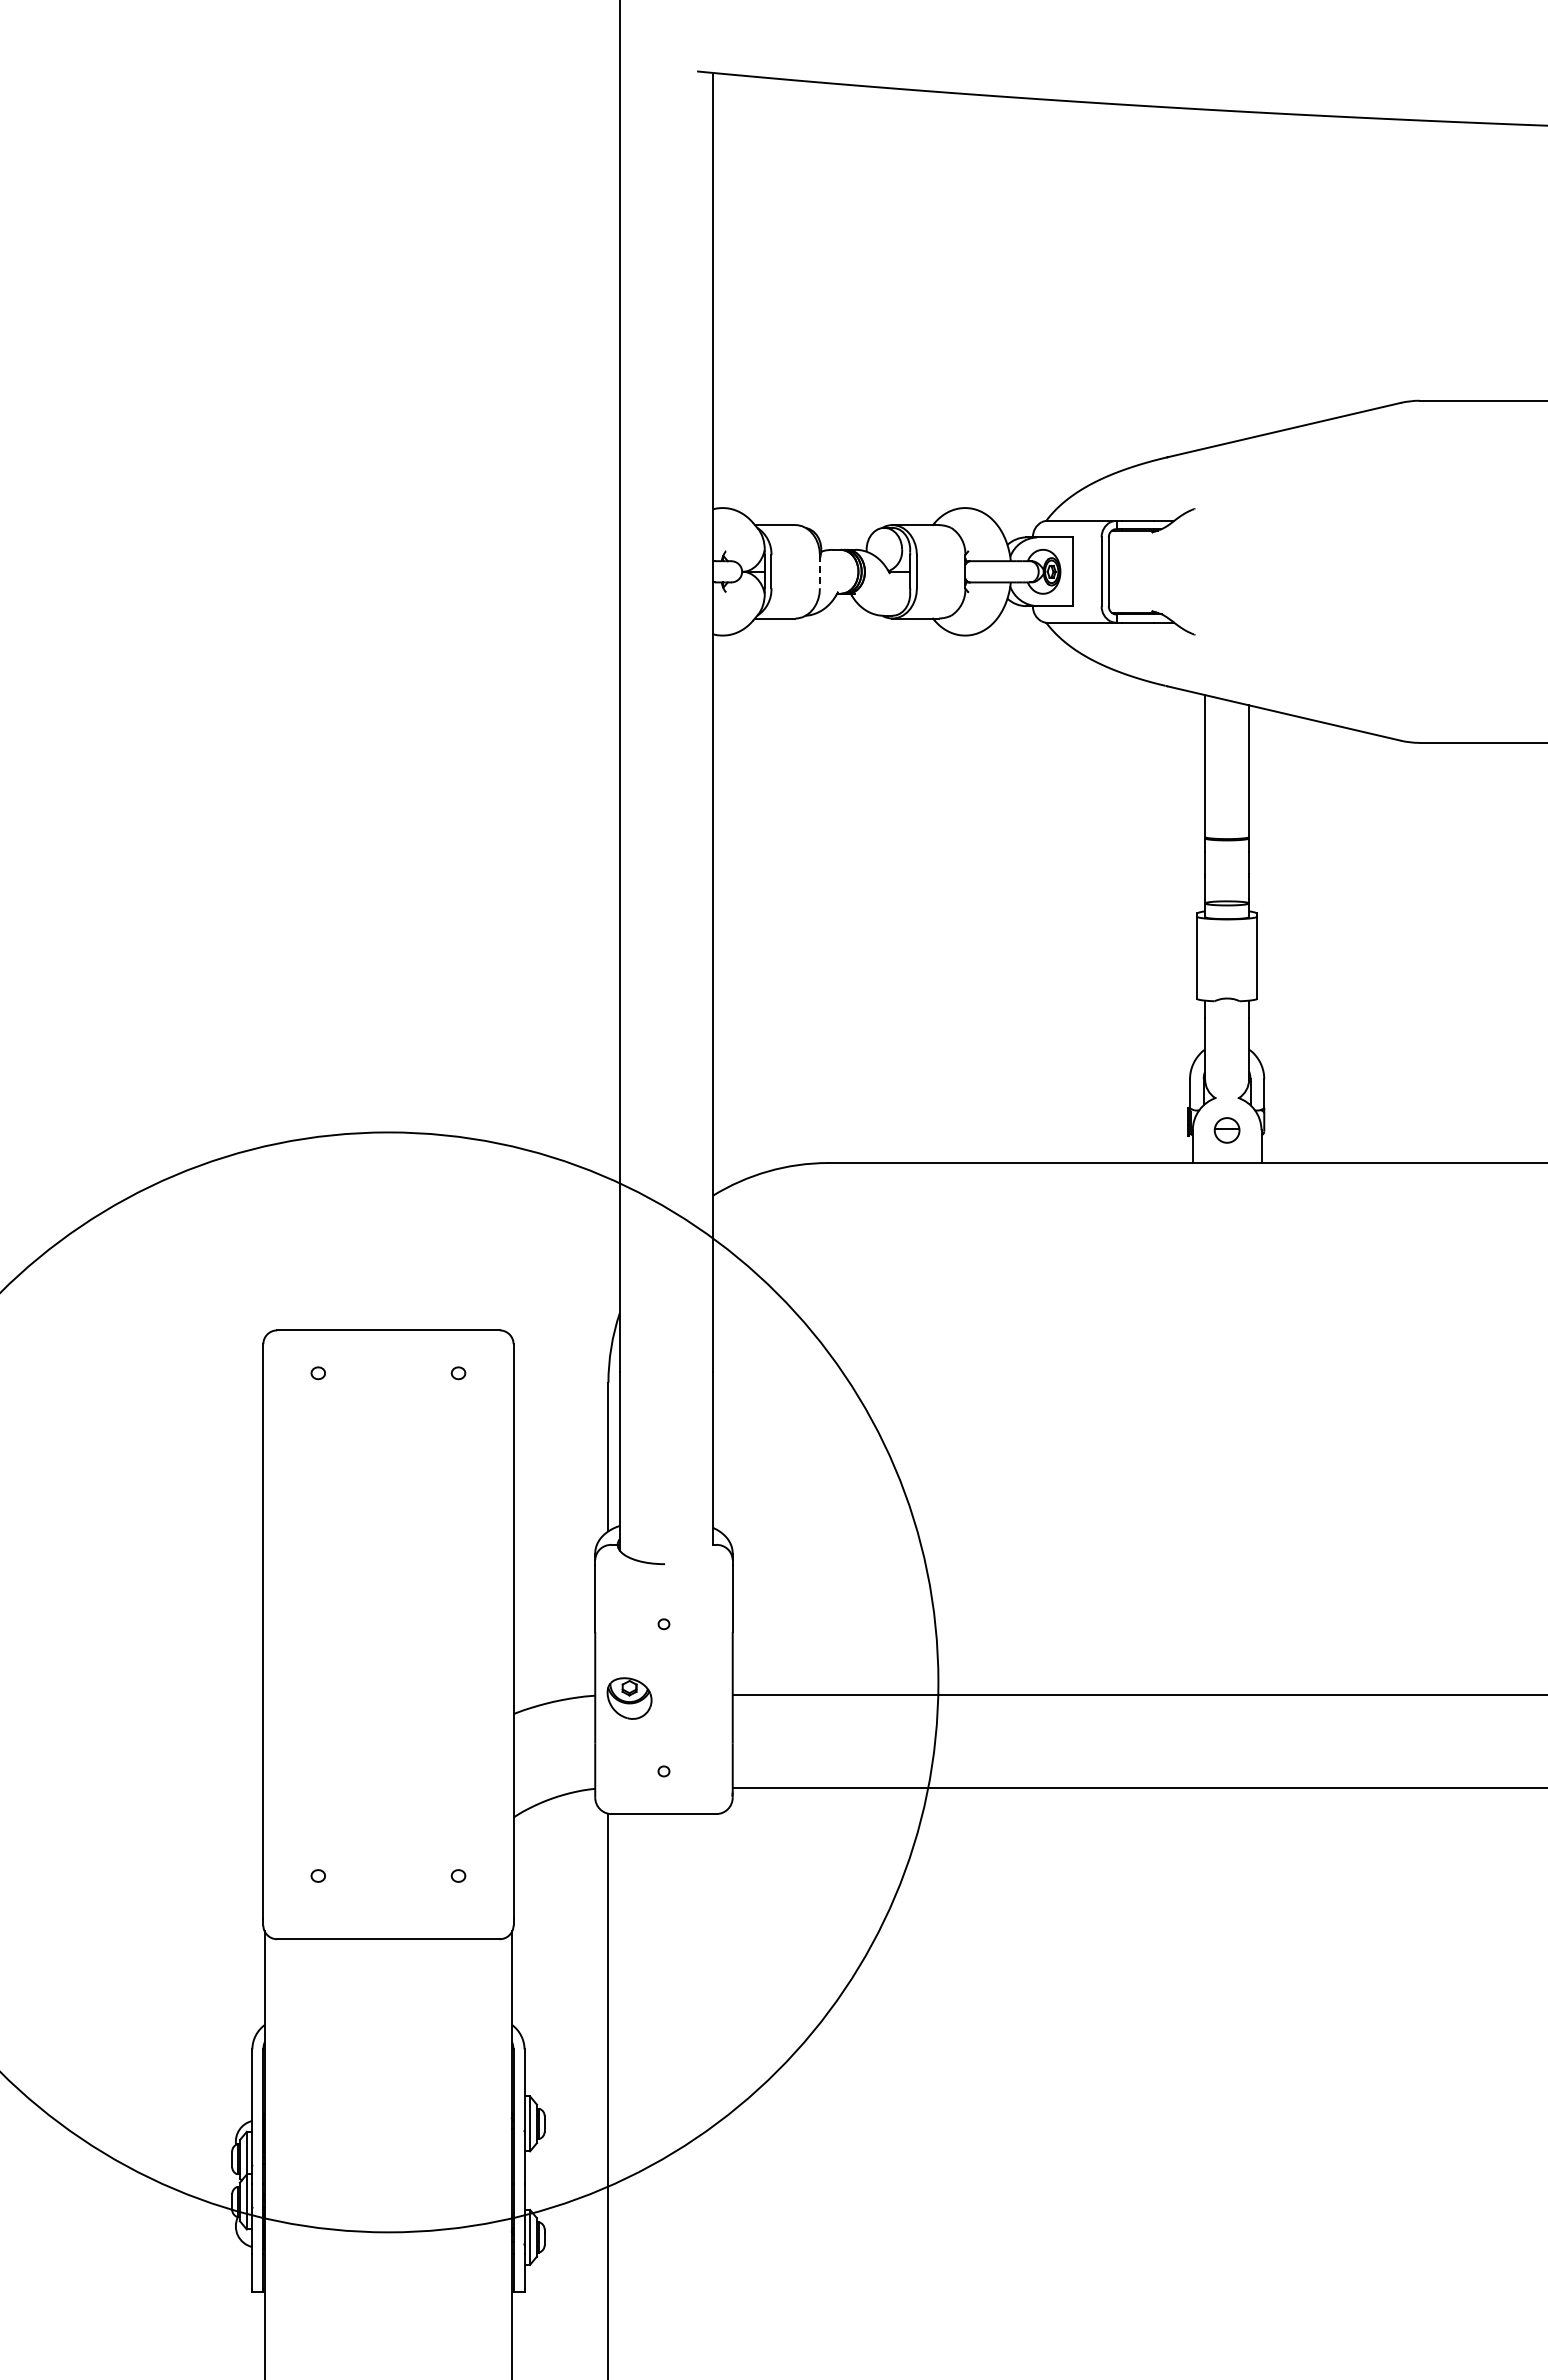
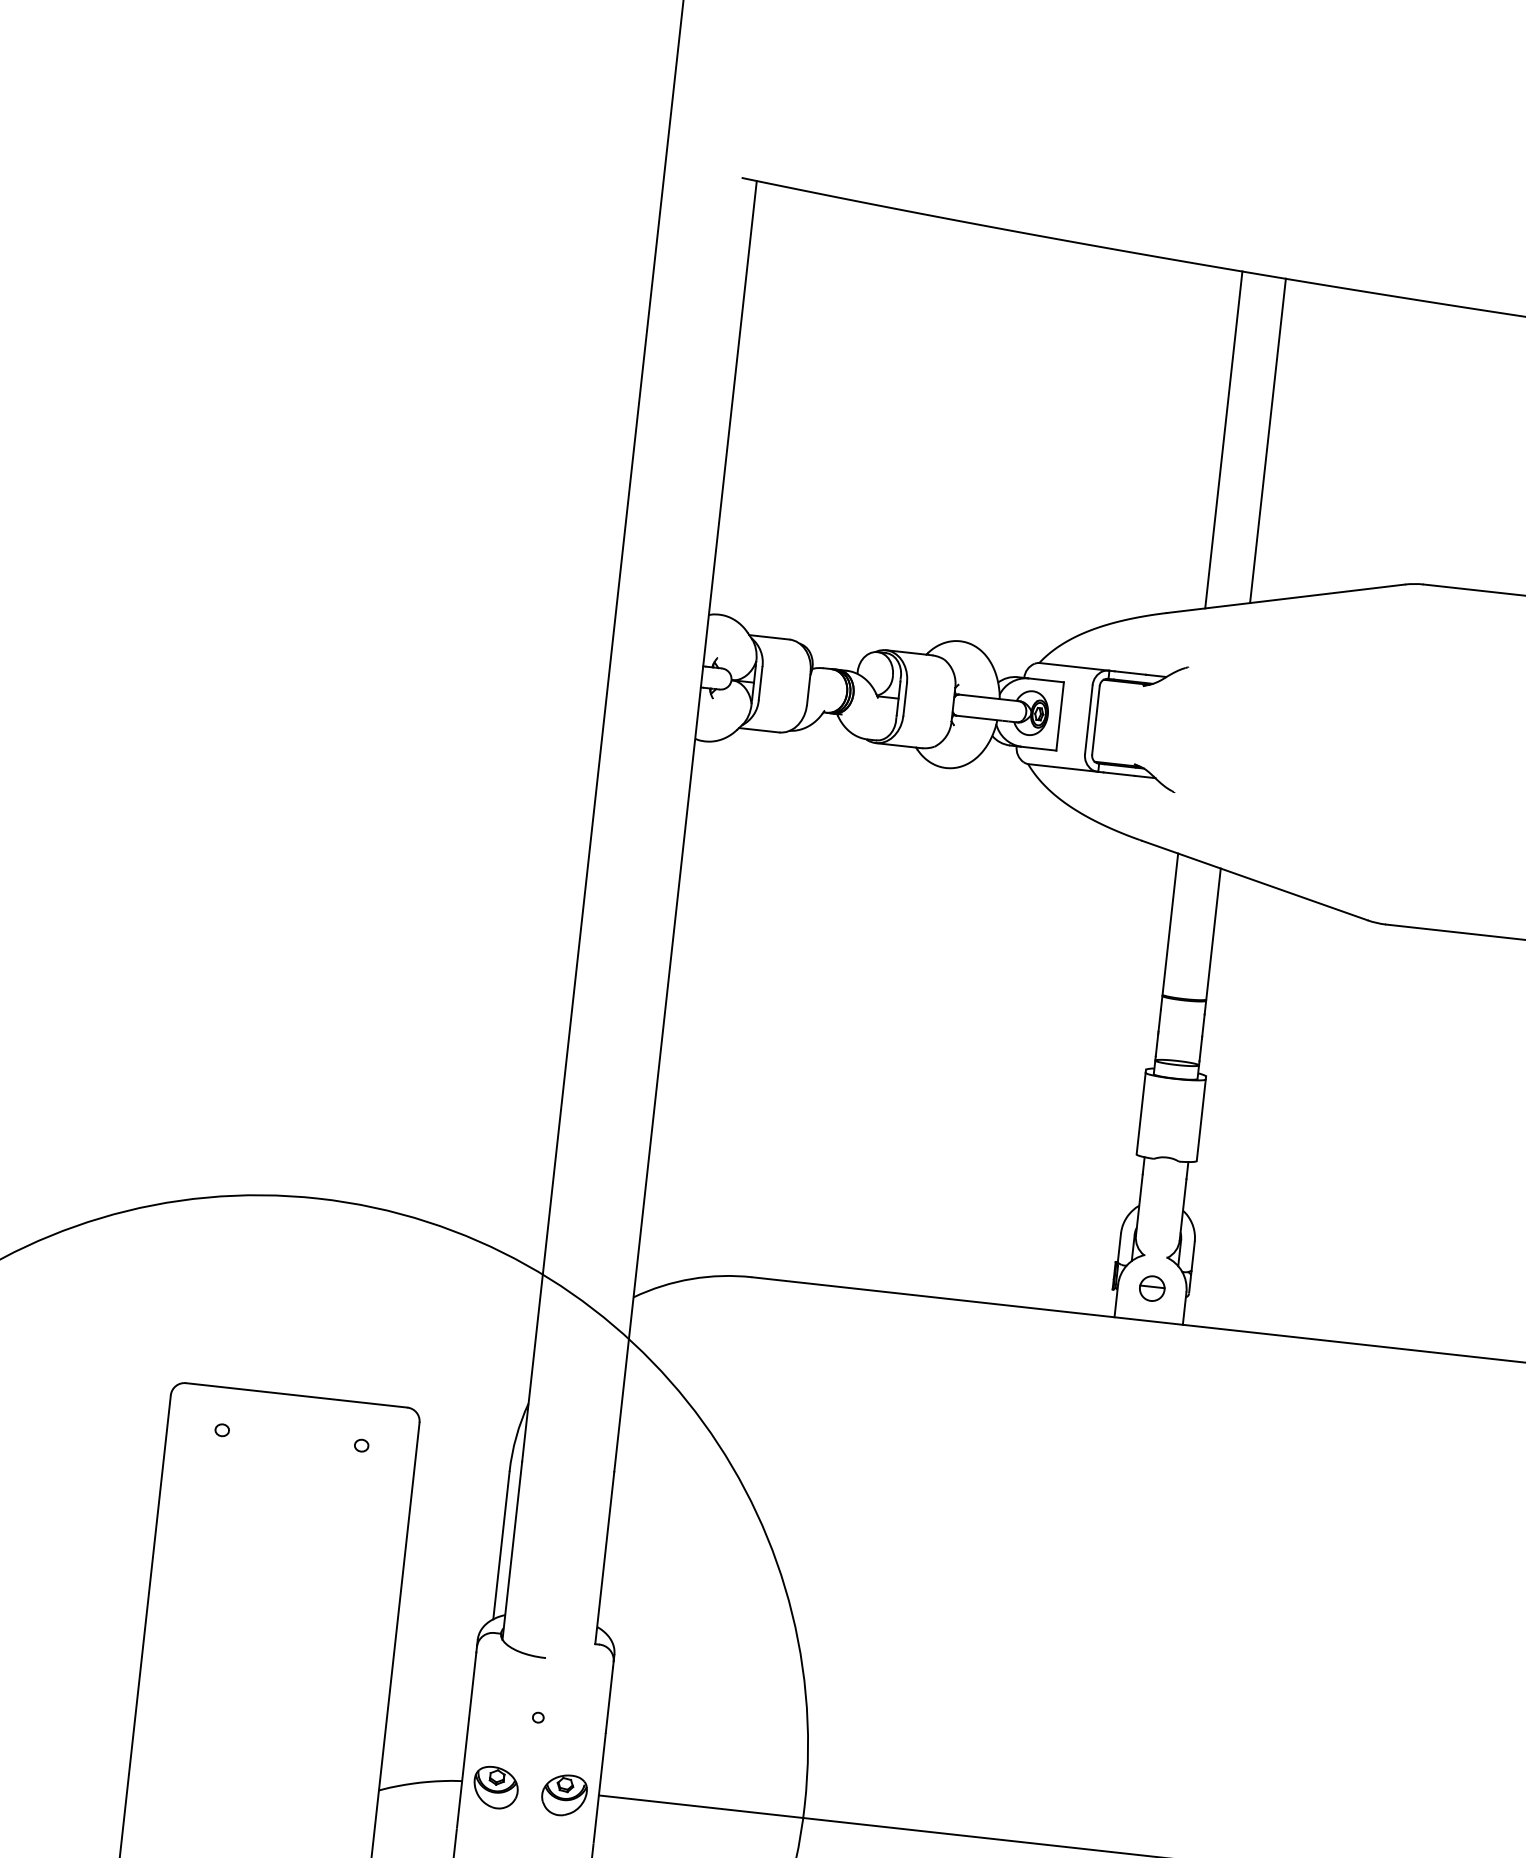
line: (1249, 274) -> (1268, 440), added
line: (1205, 278) -> (1224, 439), added
line: (819, 572) -> (808, 689), dashed -> solid
part: (698, 1698) -> (564, 1795), added

